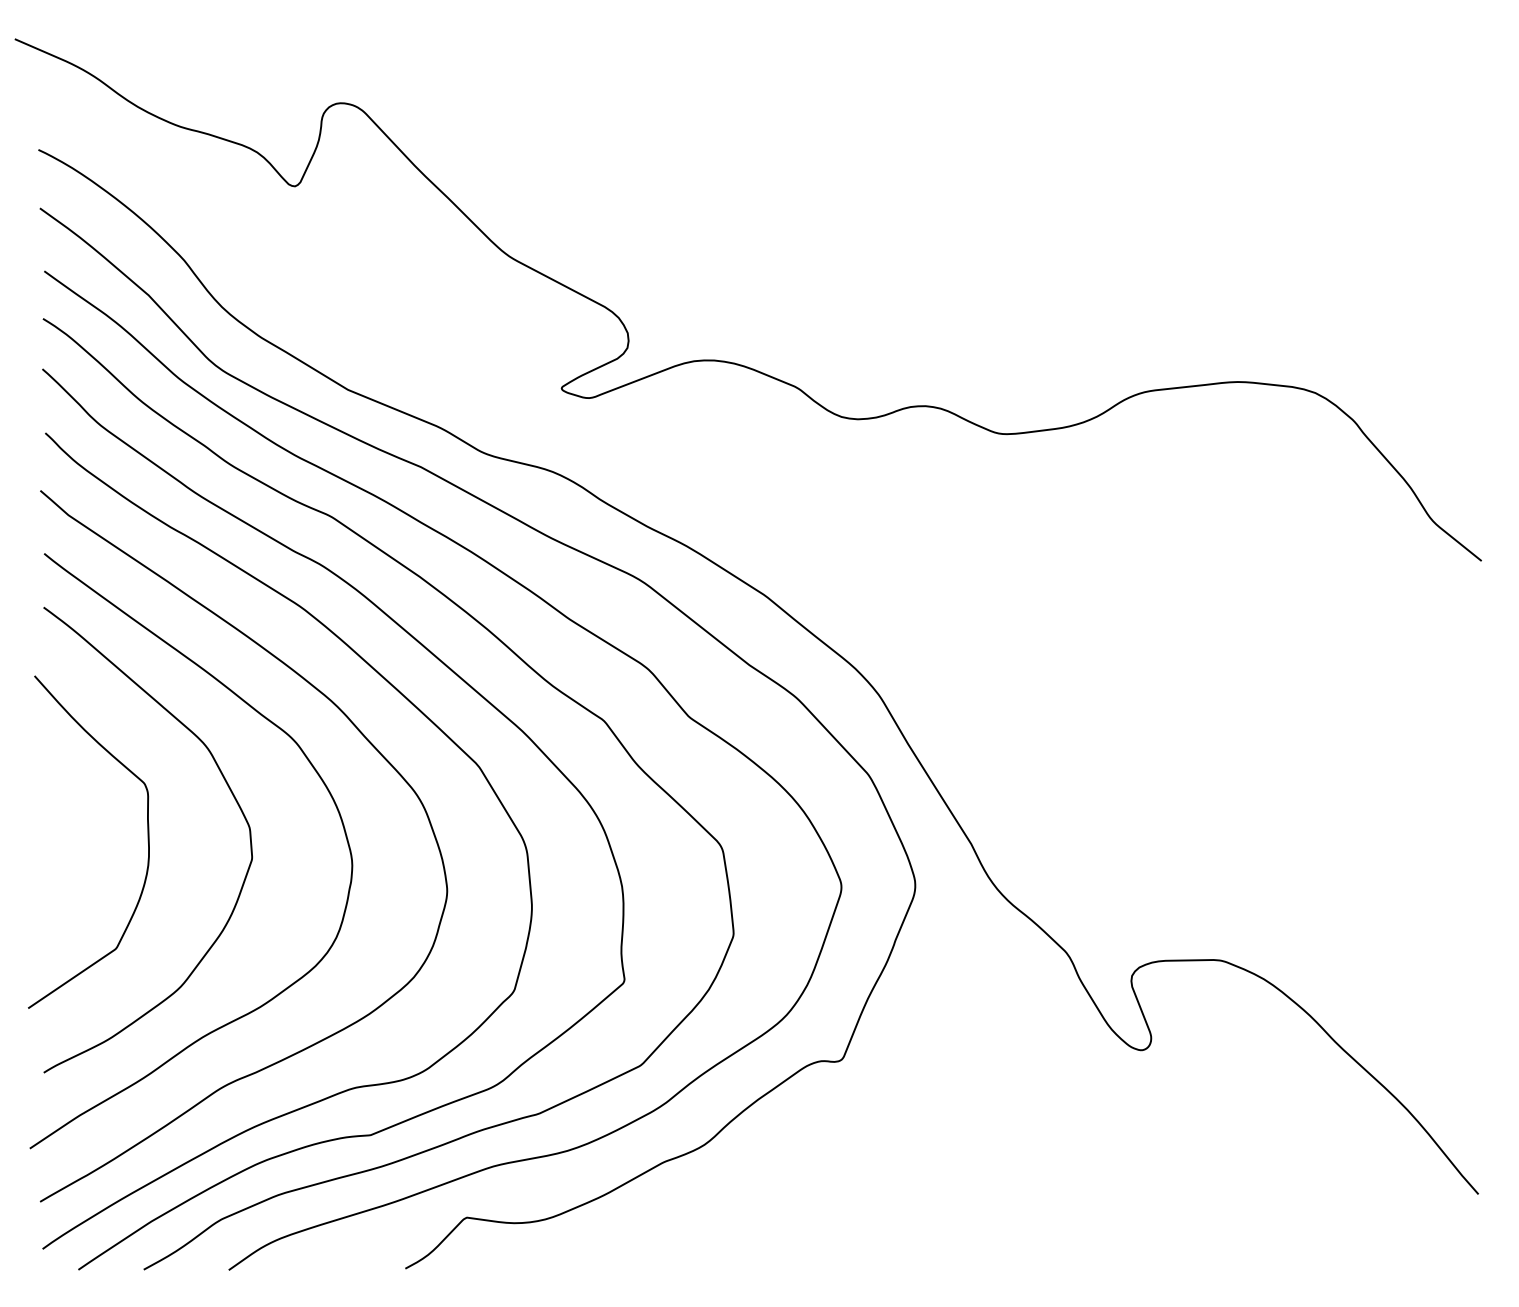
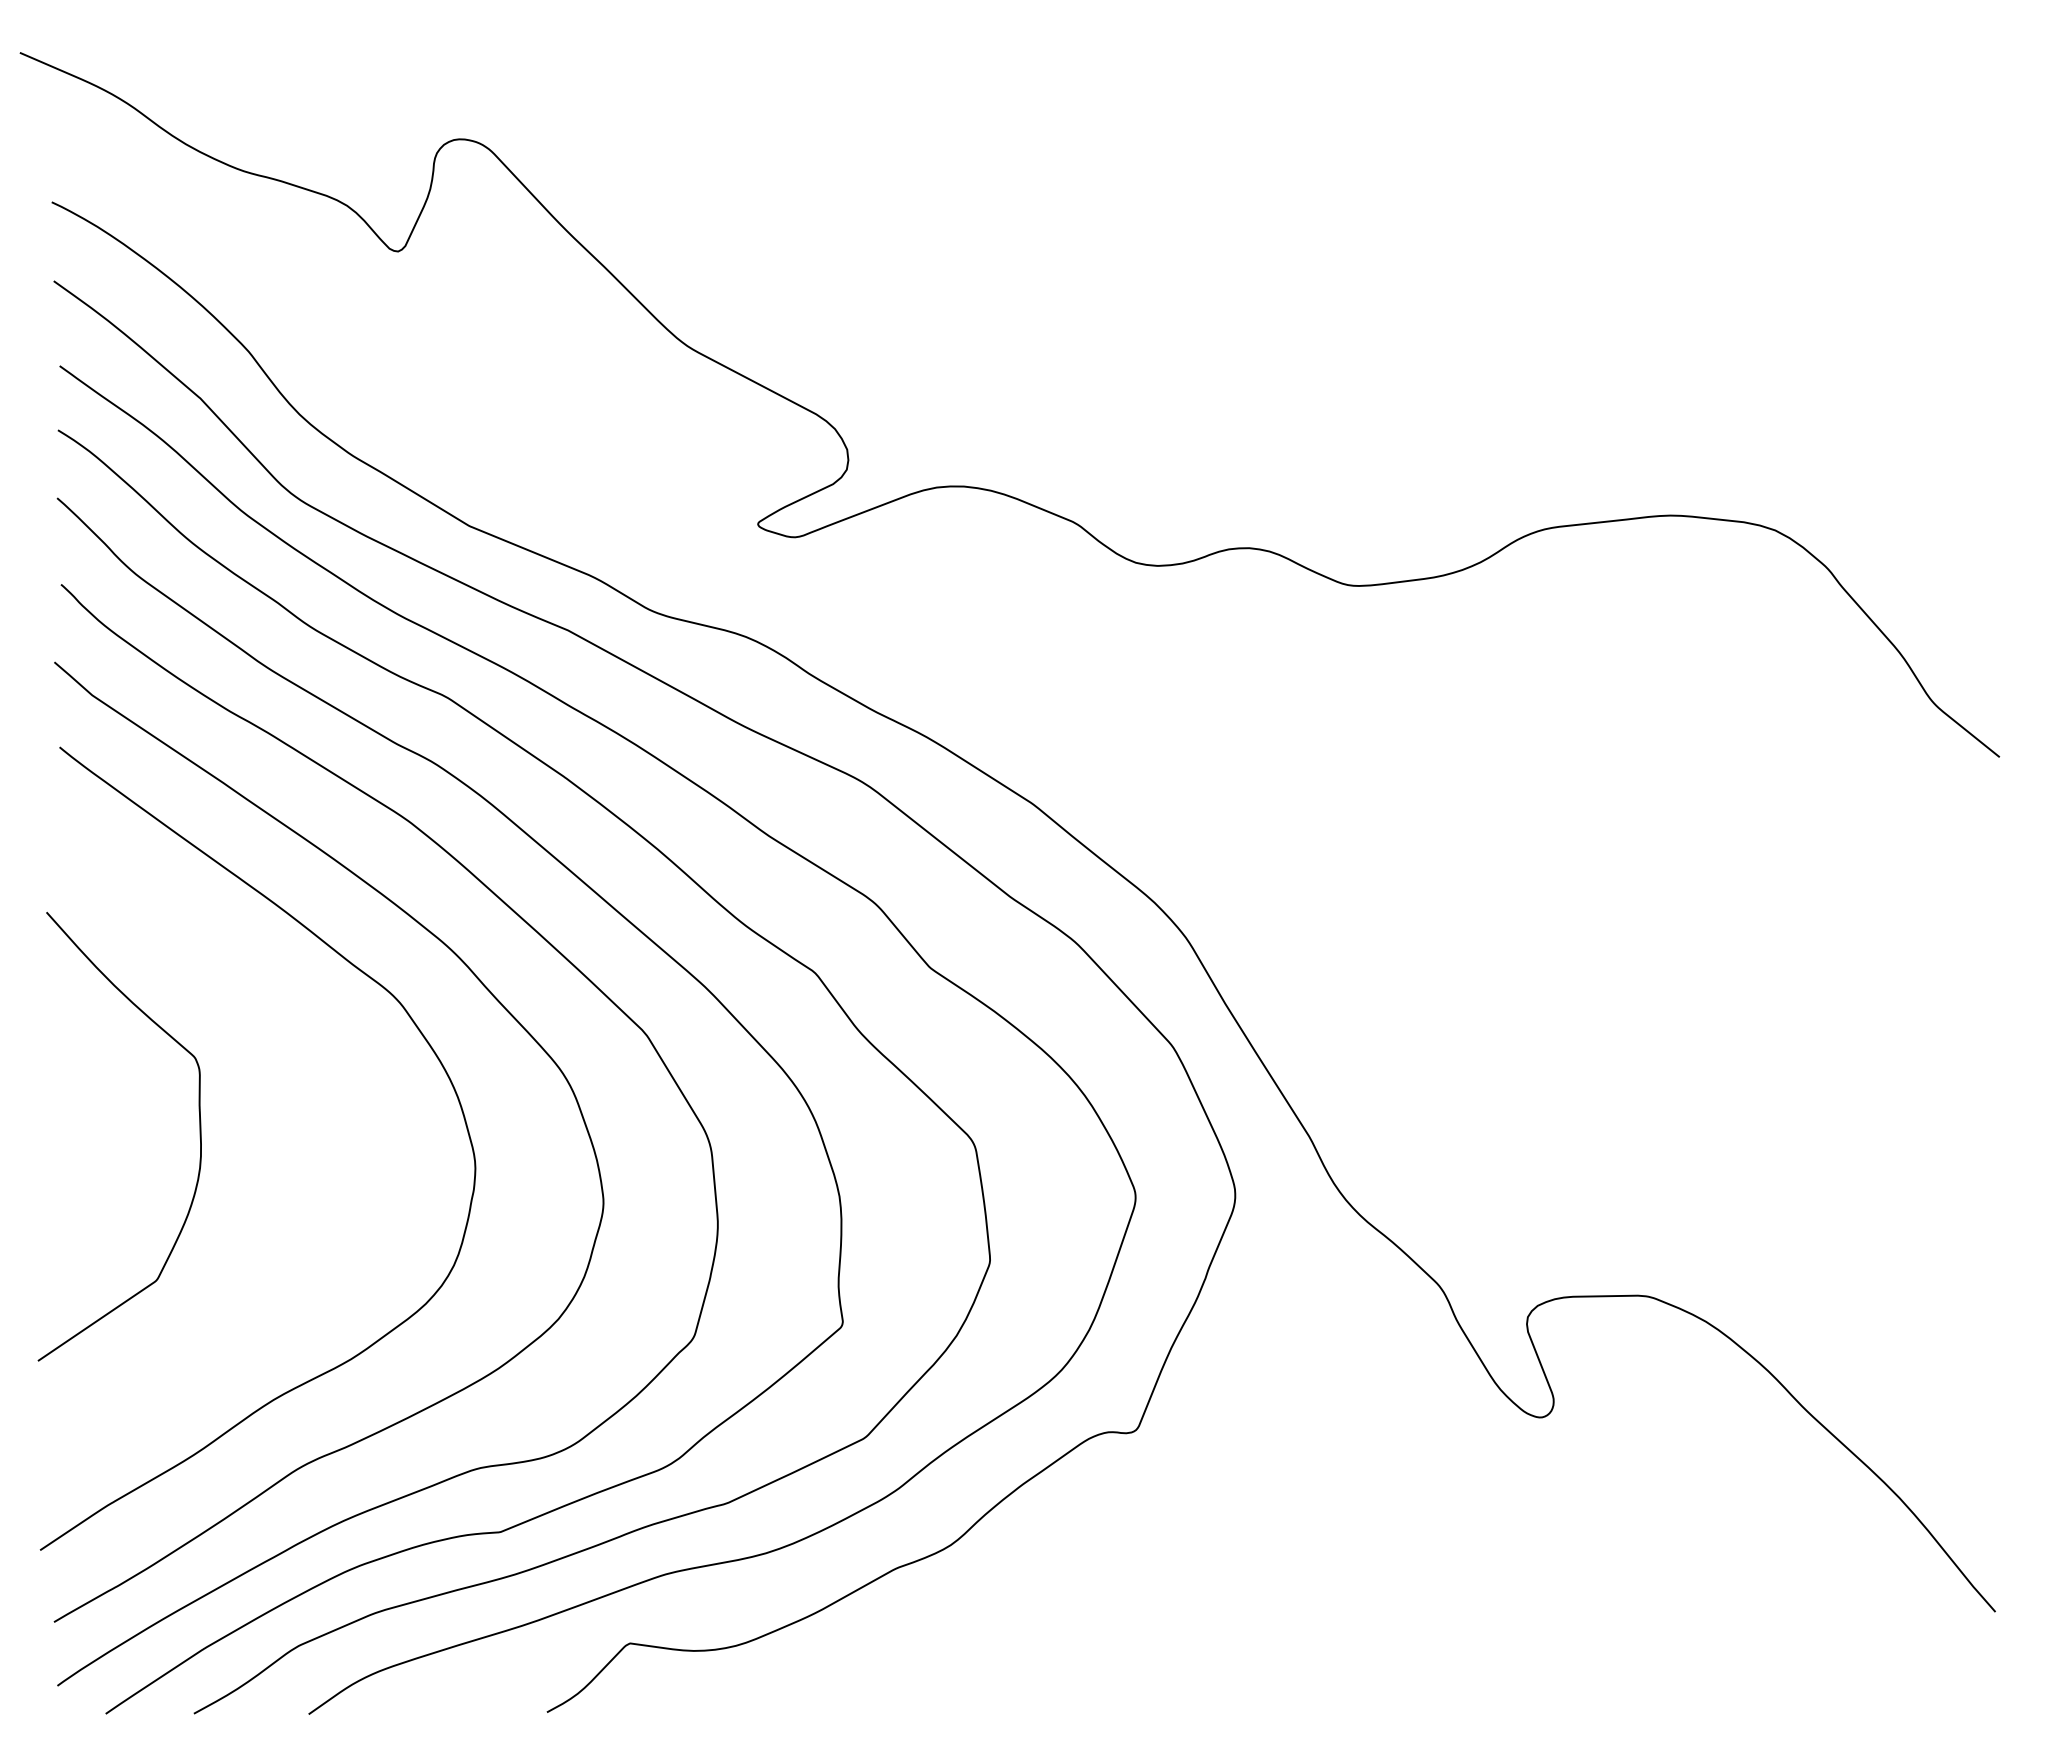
curve: (233, 797) -> (315, 1076), removed

